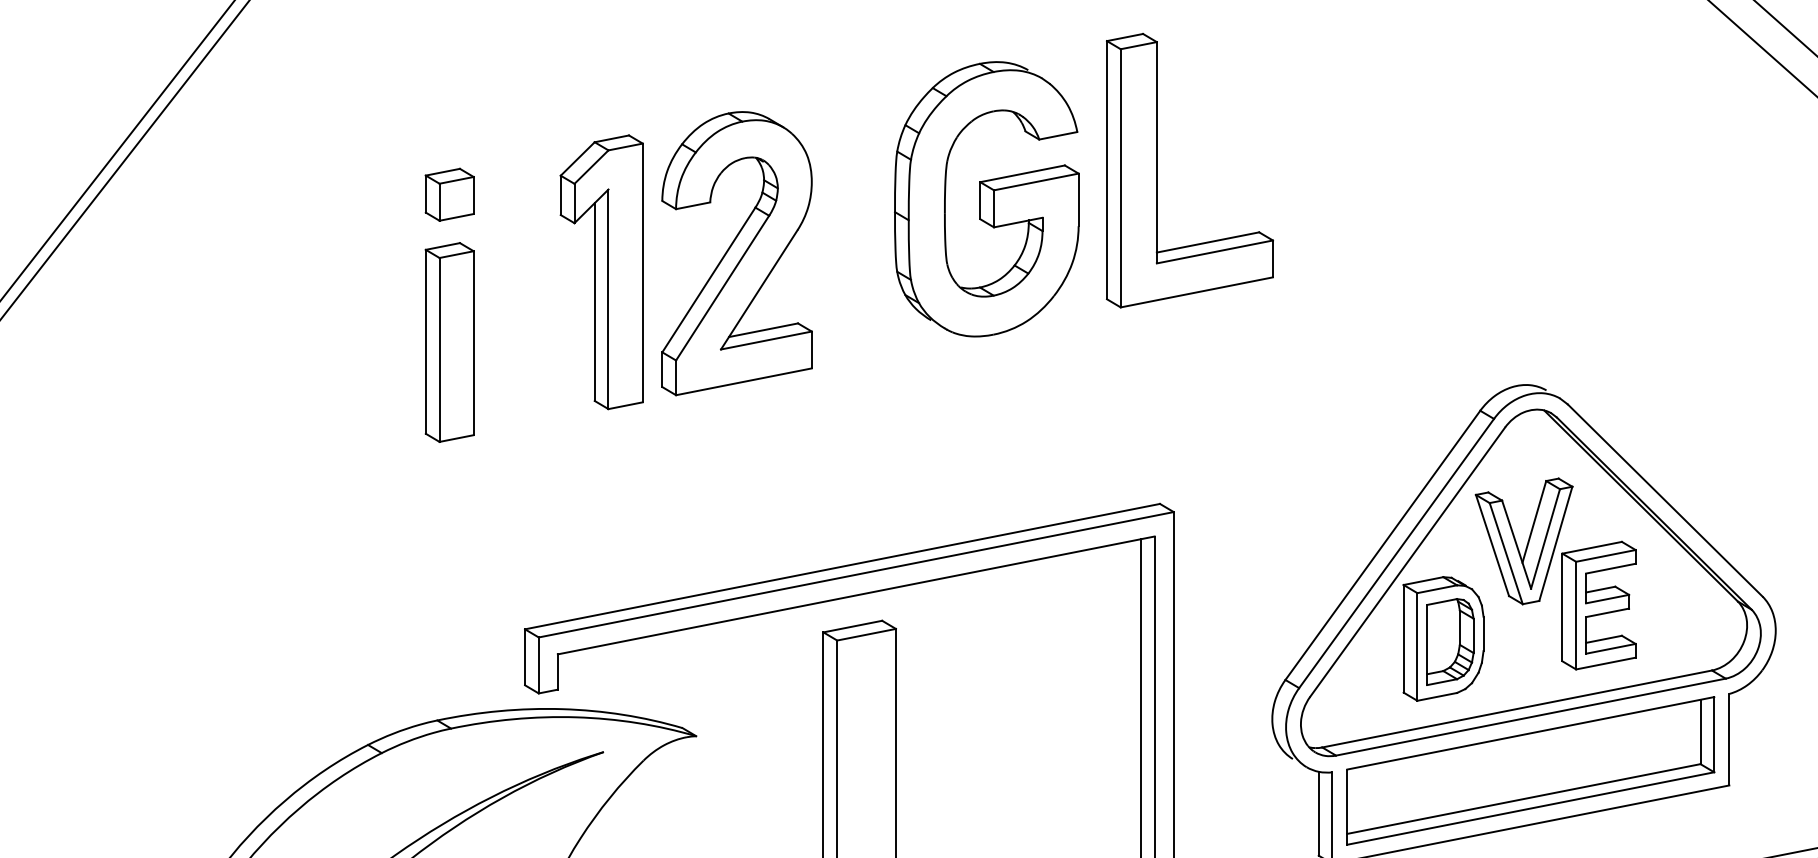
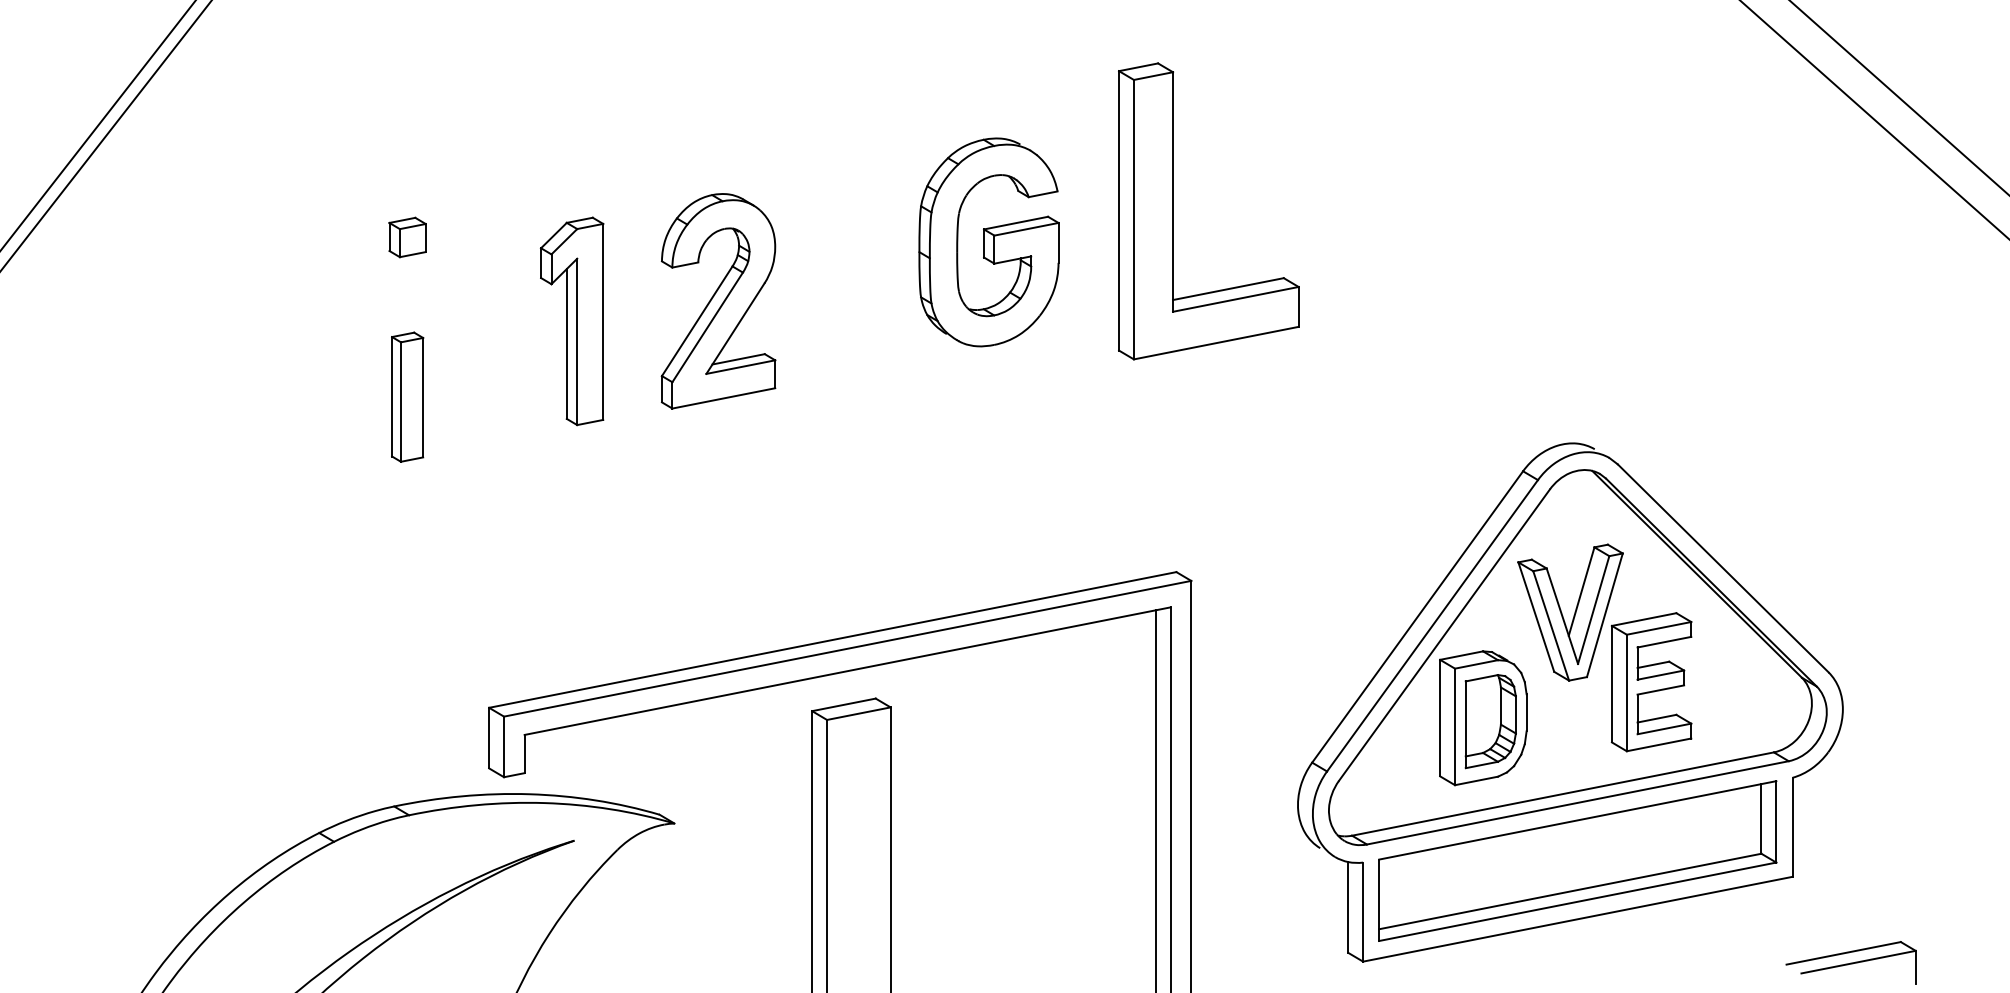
part: (449, 194) -> (407, 237), size x0.7
part: (986, 199) -> (988, 242), size x0.7
part: (736, 253) -> (718, 301), size x0.7
part: (601, 272) -> (571, 321), size x0.7
part: (449, 341) -> (407, 396), size x0.6

